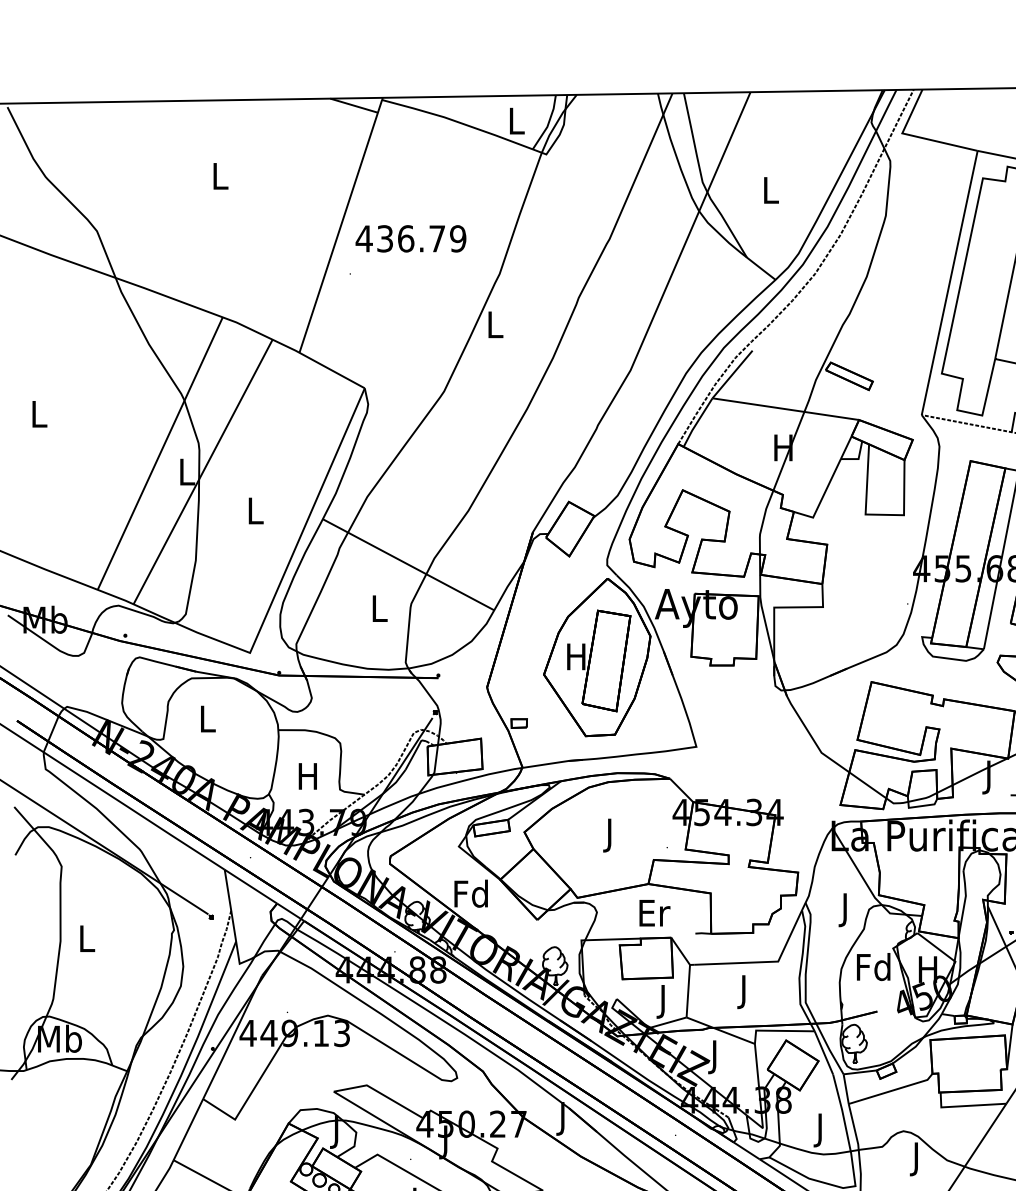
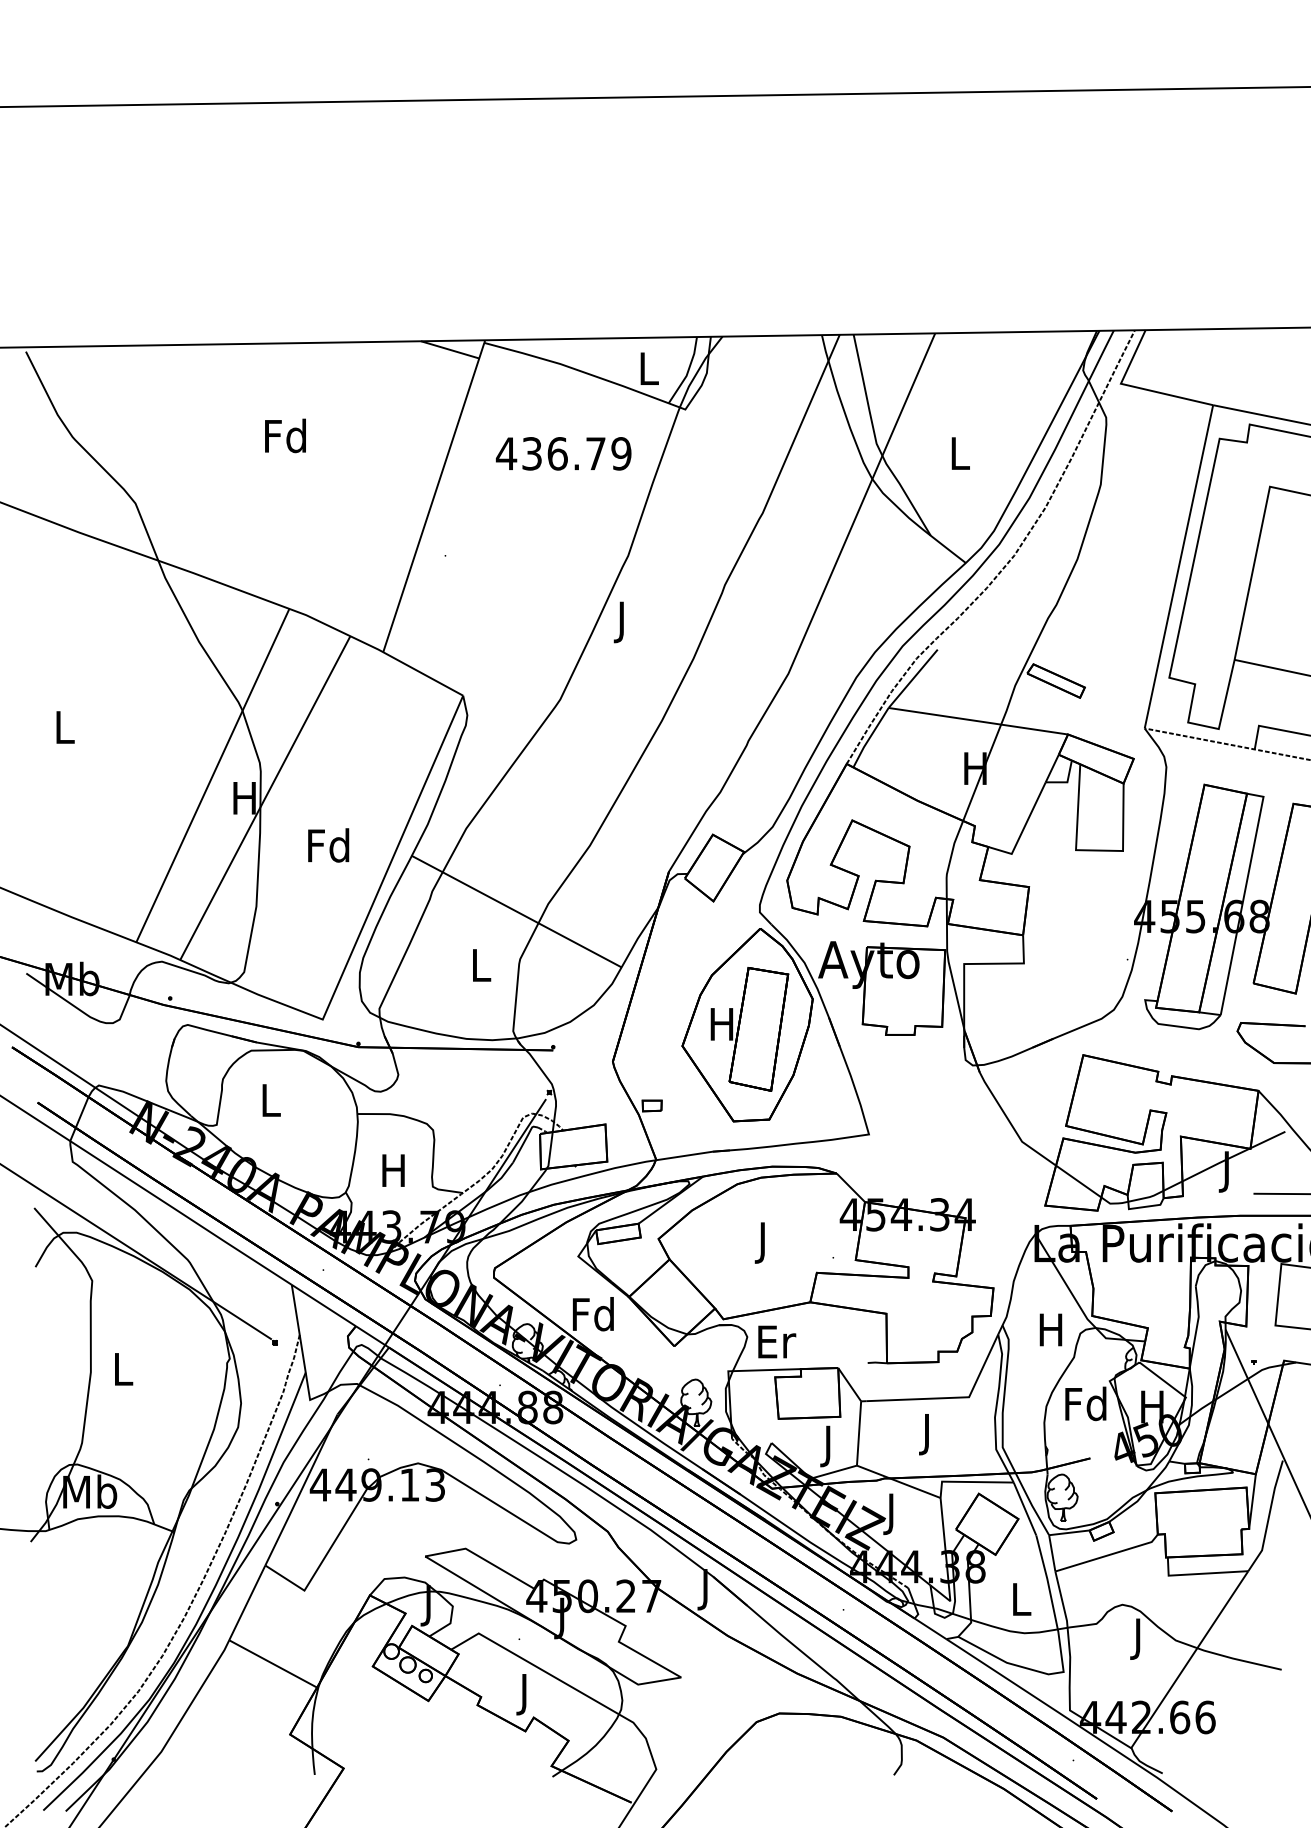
text: (219, 175) -> (285, 435), L -> Fd
text: (410, 238) -> (563, 453), moved
text: (494, 328) -> (622, 622), L -> J
text: (186, 472) -> (244, 798), L -> H
text: (254, 510) -> (328, 845), L -> Fd
text: (844, 910) -> (1050, 1334), J -> H
text: (655, 912) -> (777, 1341), moved
text: (821, 1130) -> (1021, 1603), J -> L

